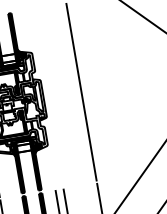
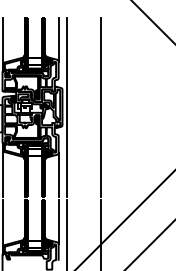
line: (28, 32) -> (58, 39), added
line: (47, 97) -> (66, 106), added
line: (51, 165) -> (58, 174), added

